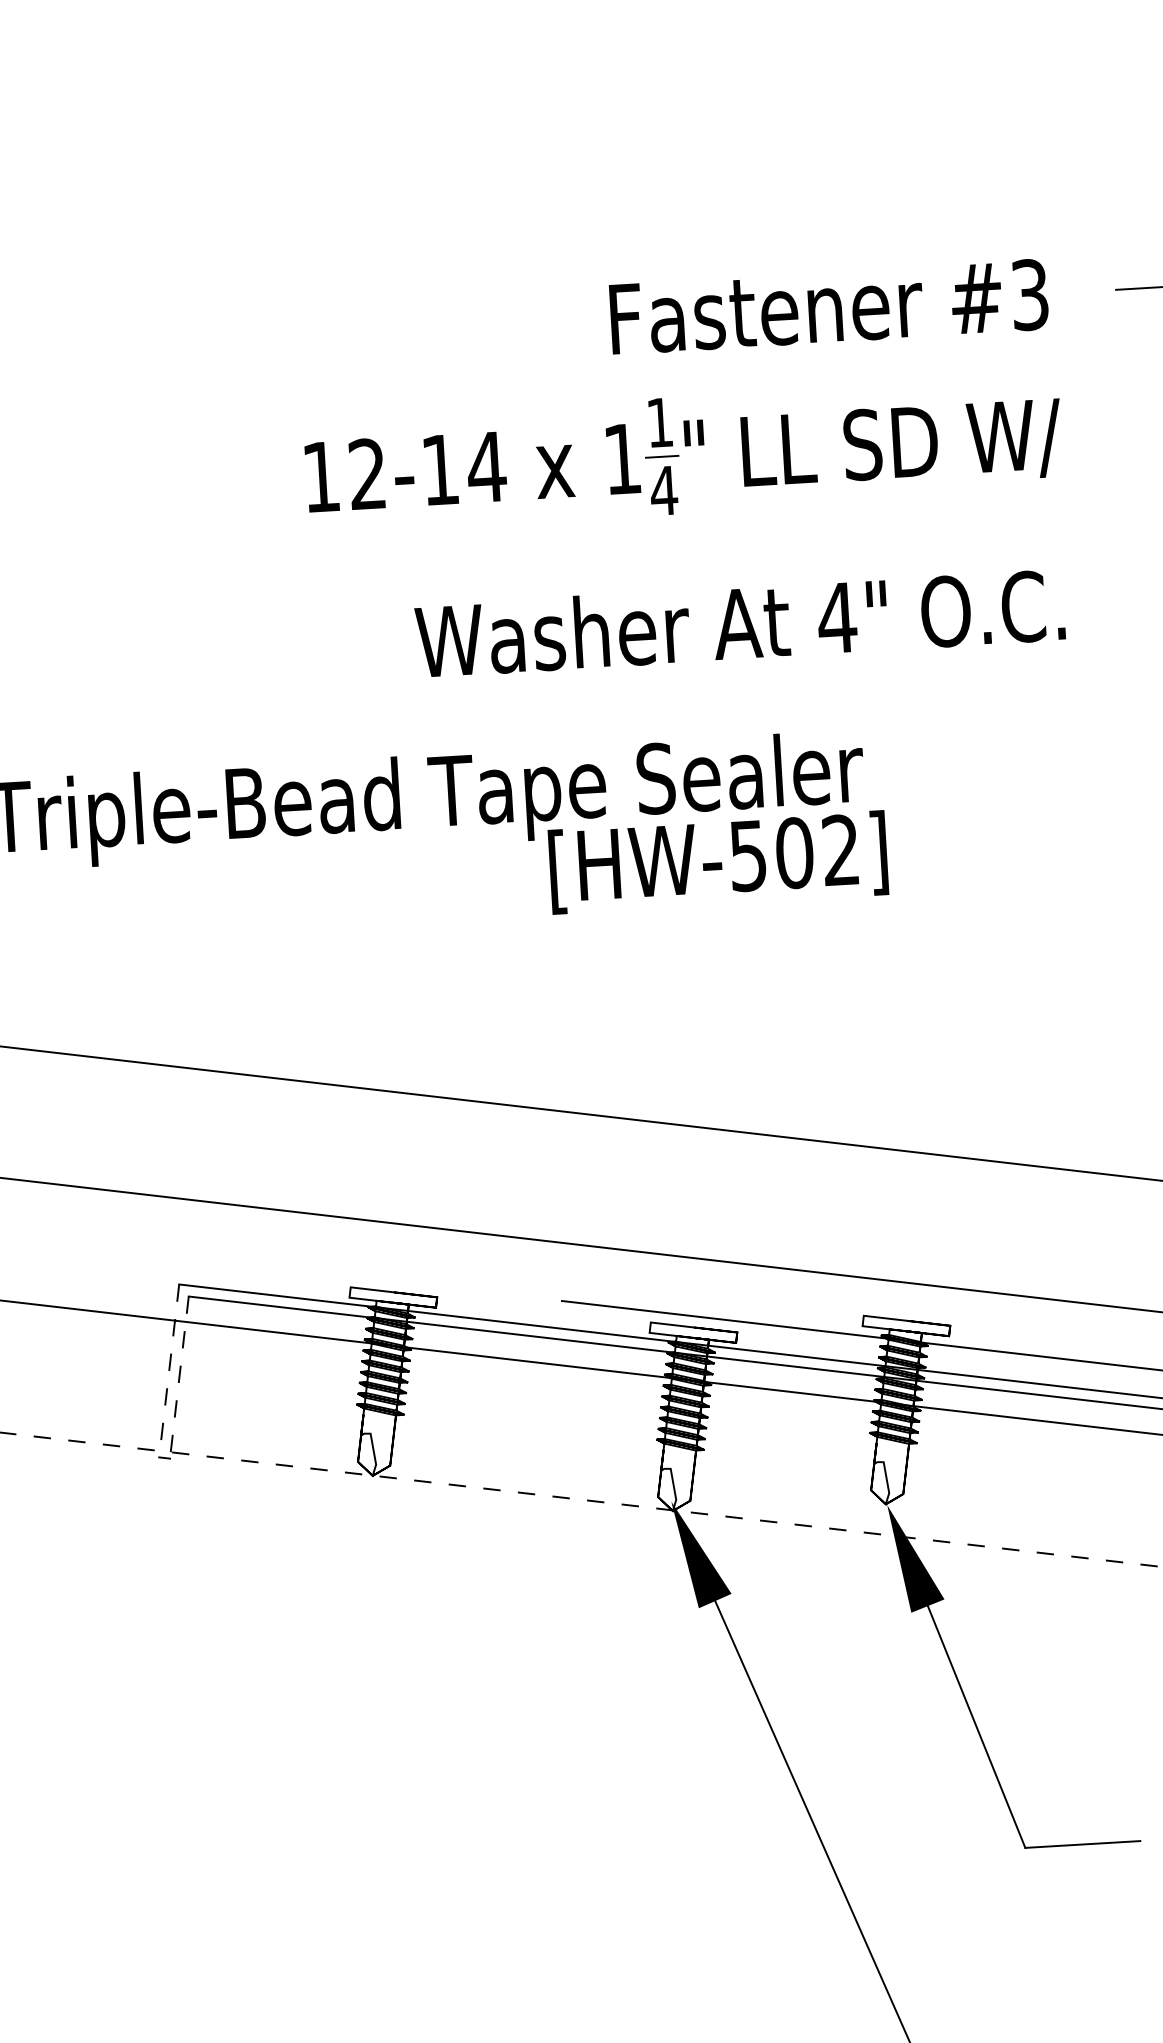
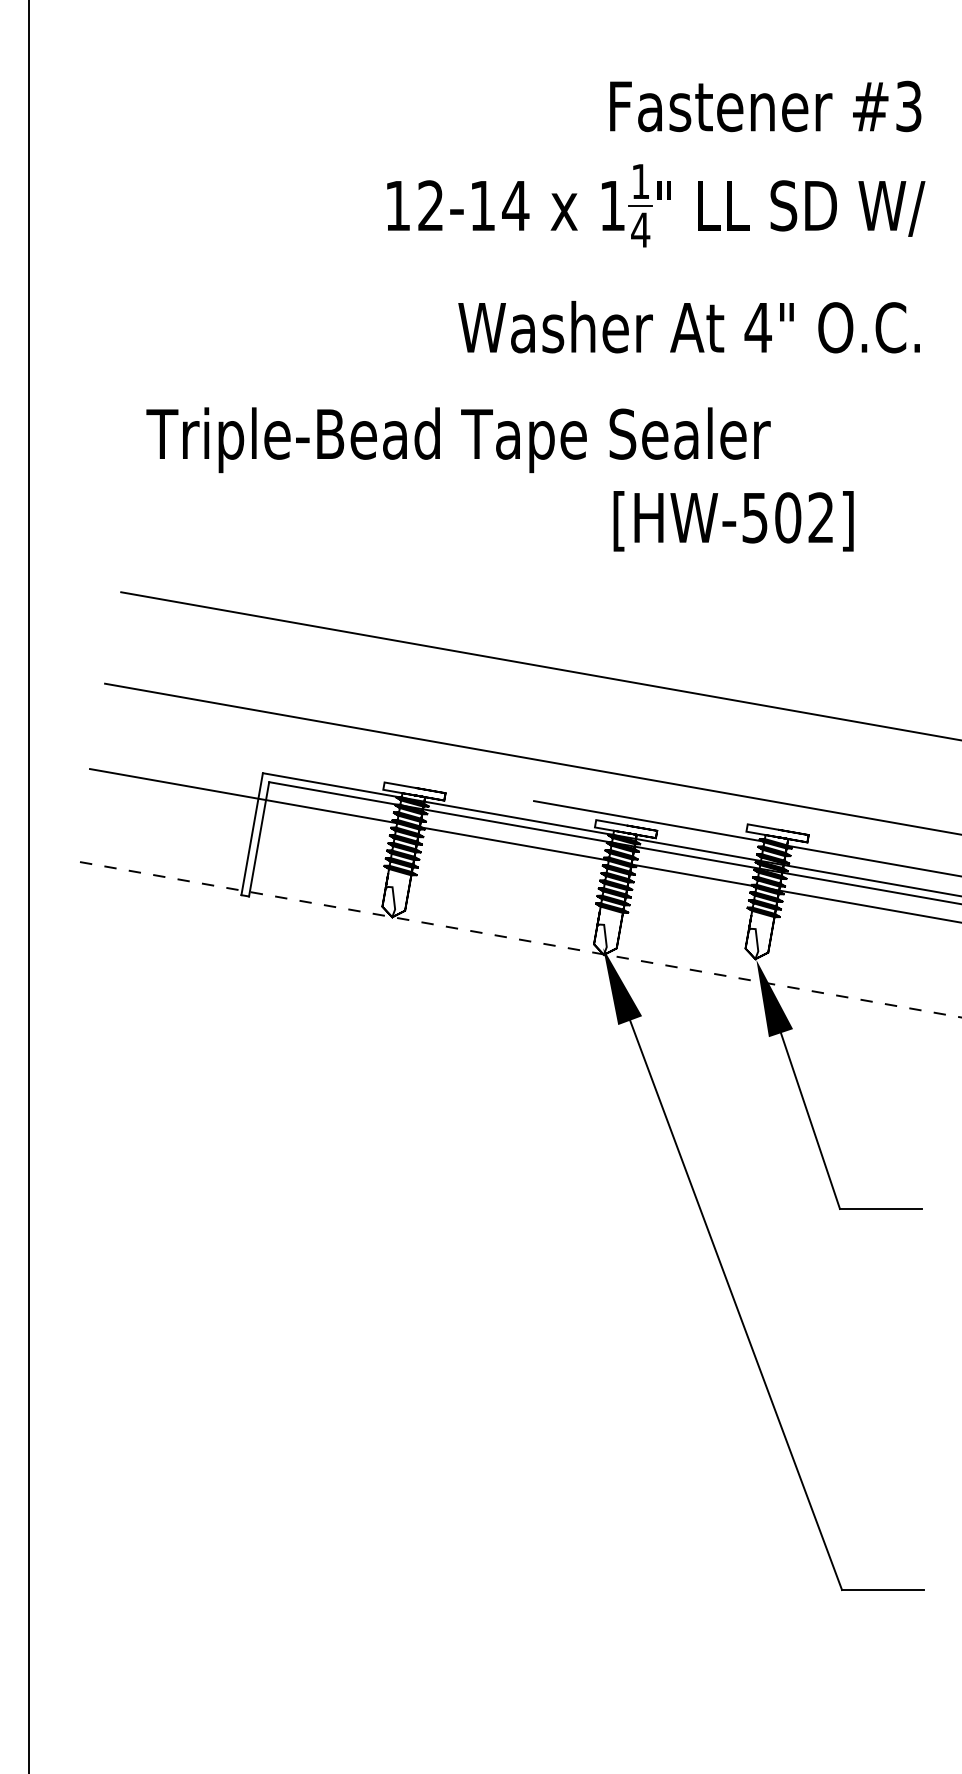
text: (718, 862) -> (733, 521), moved
line: (169, 1371) -> (252, 834), dashed -> solid
line: (179, 1377) -> (259, 839), dashed -> solid

